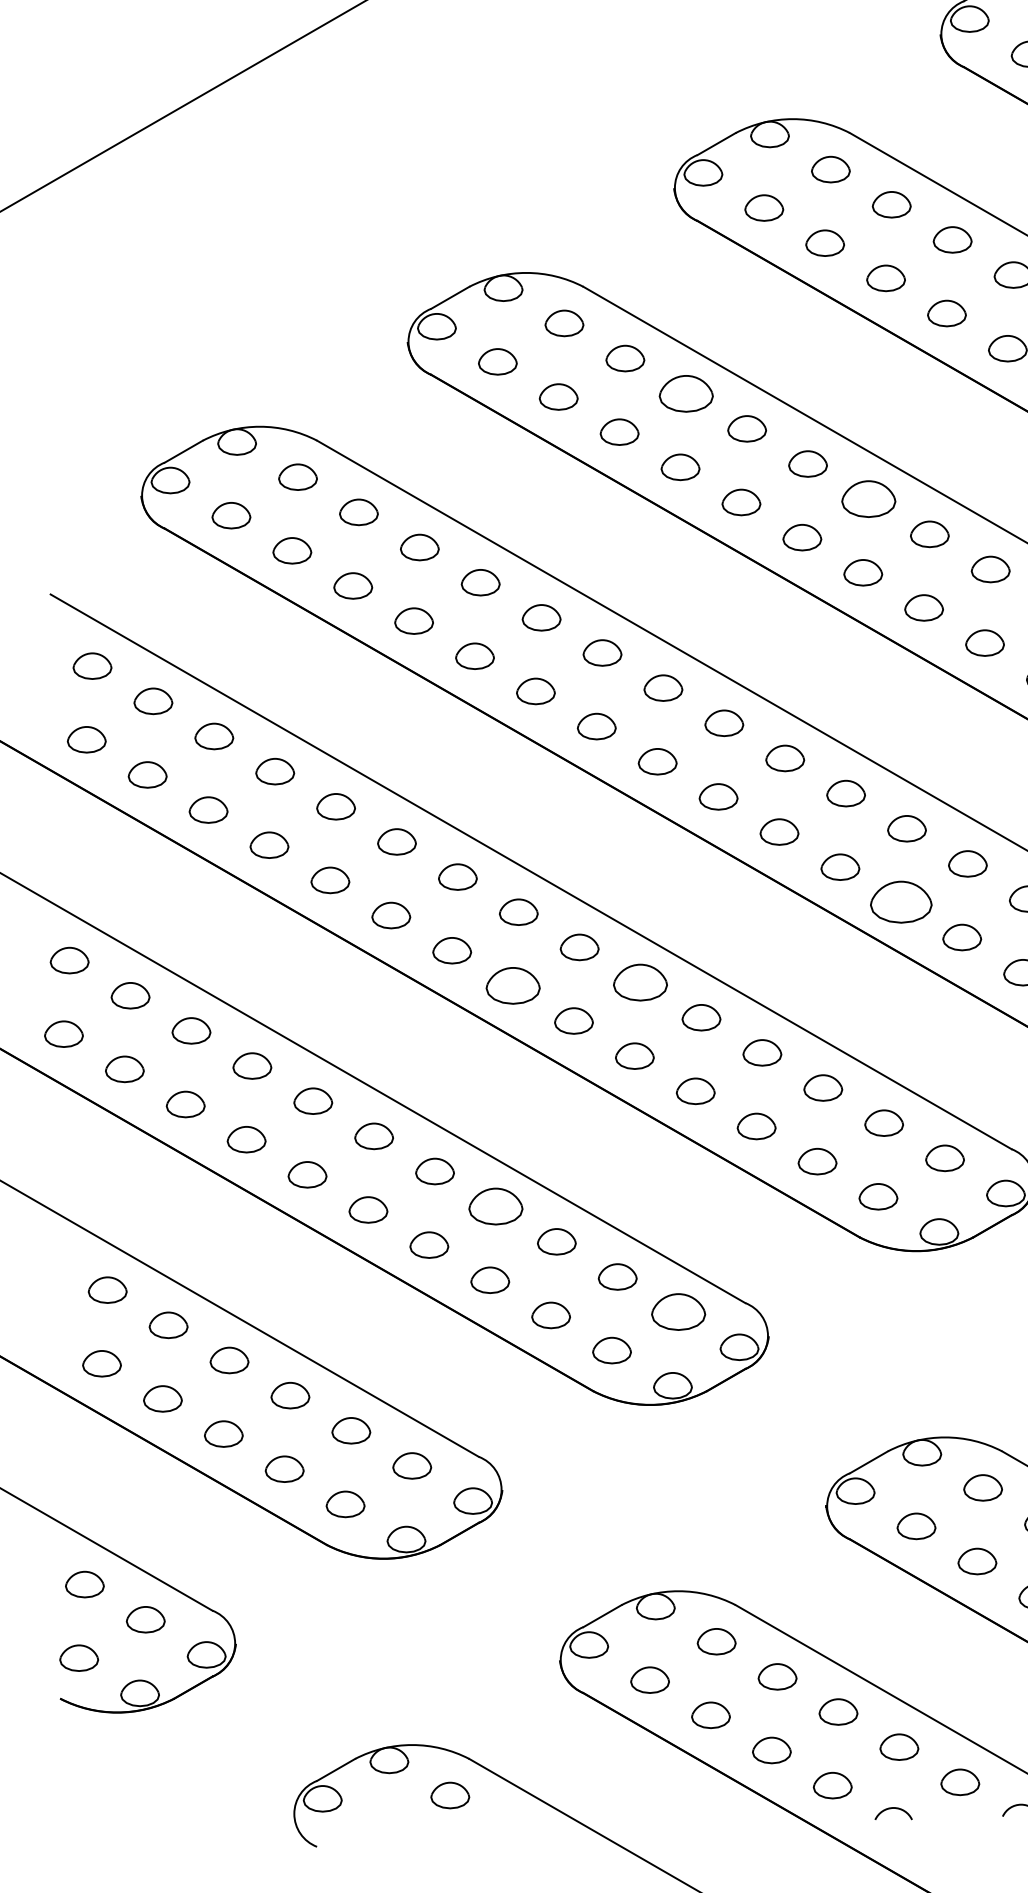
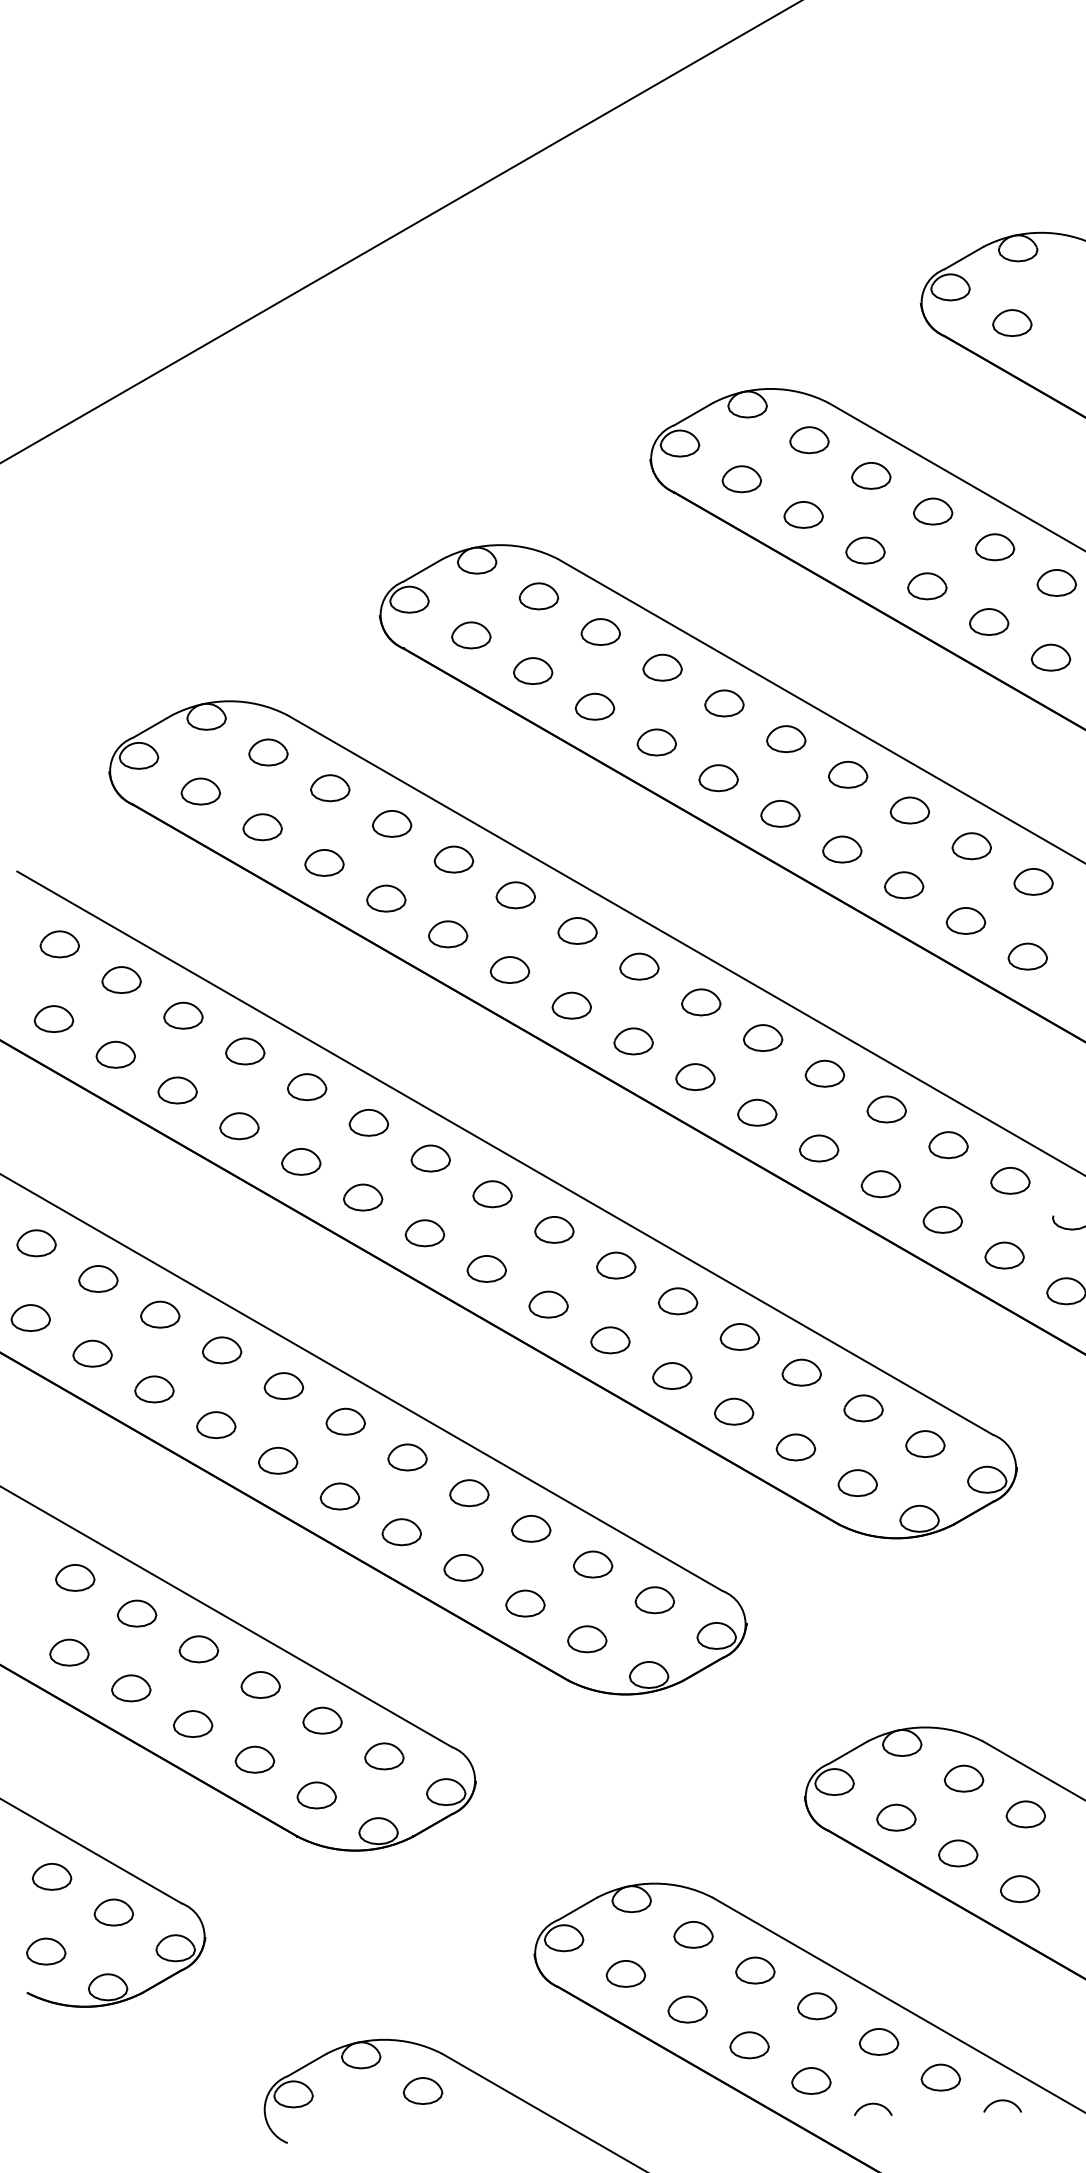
part: (686, 393) -> (662, 667), size x0.71
part: (869, 498) -> (848, 774), size x0.71
part: (900, 902) -> (880, 1184), size x0.62
part: (640, 982) -> (616, 1265), size x0.71
part: (512, 985) -> (486, 1268), size x0.71
part: (496, 1207) -> (469, 1493), size x0.71
part: (678, 1312) -> (654, 1600), size x0.71

